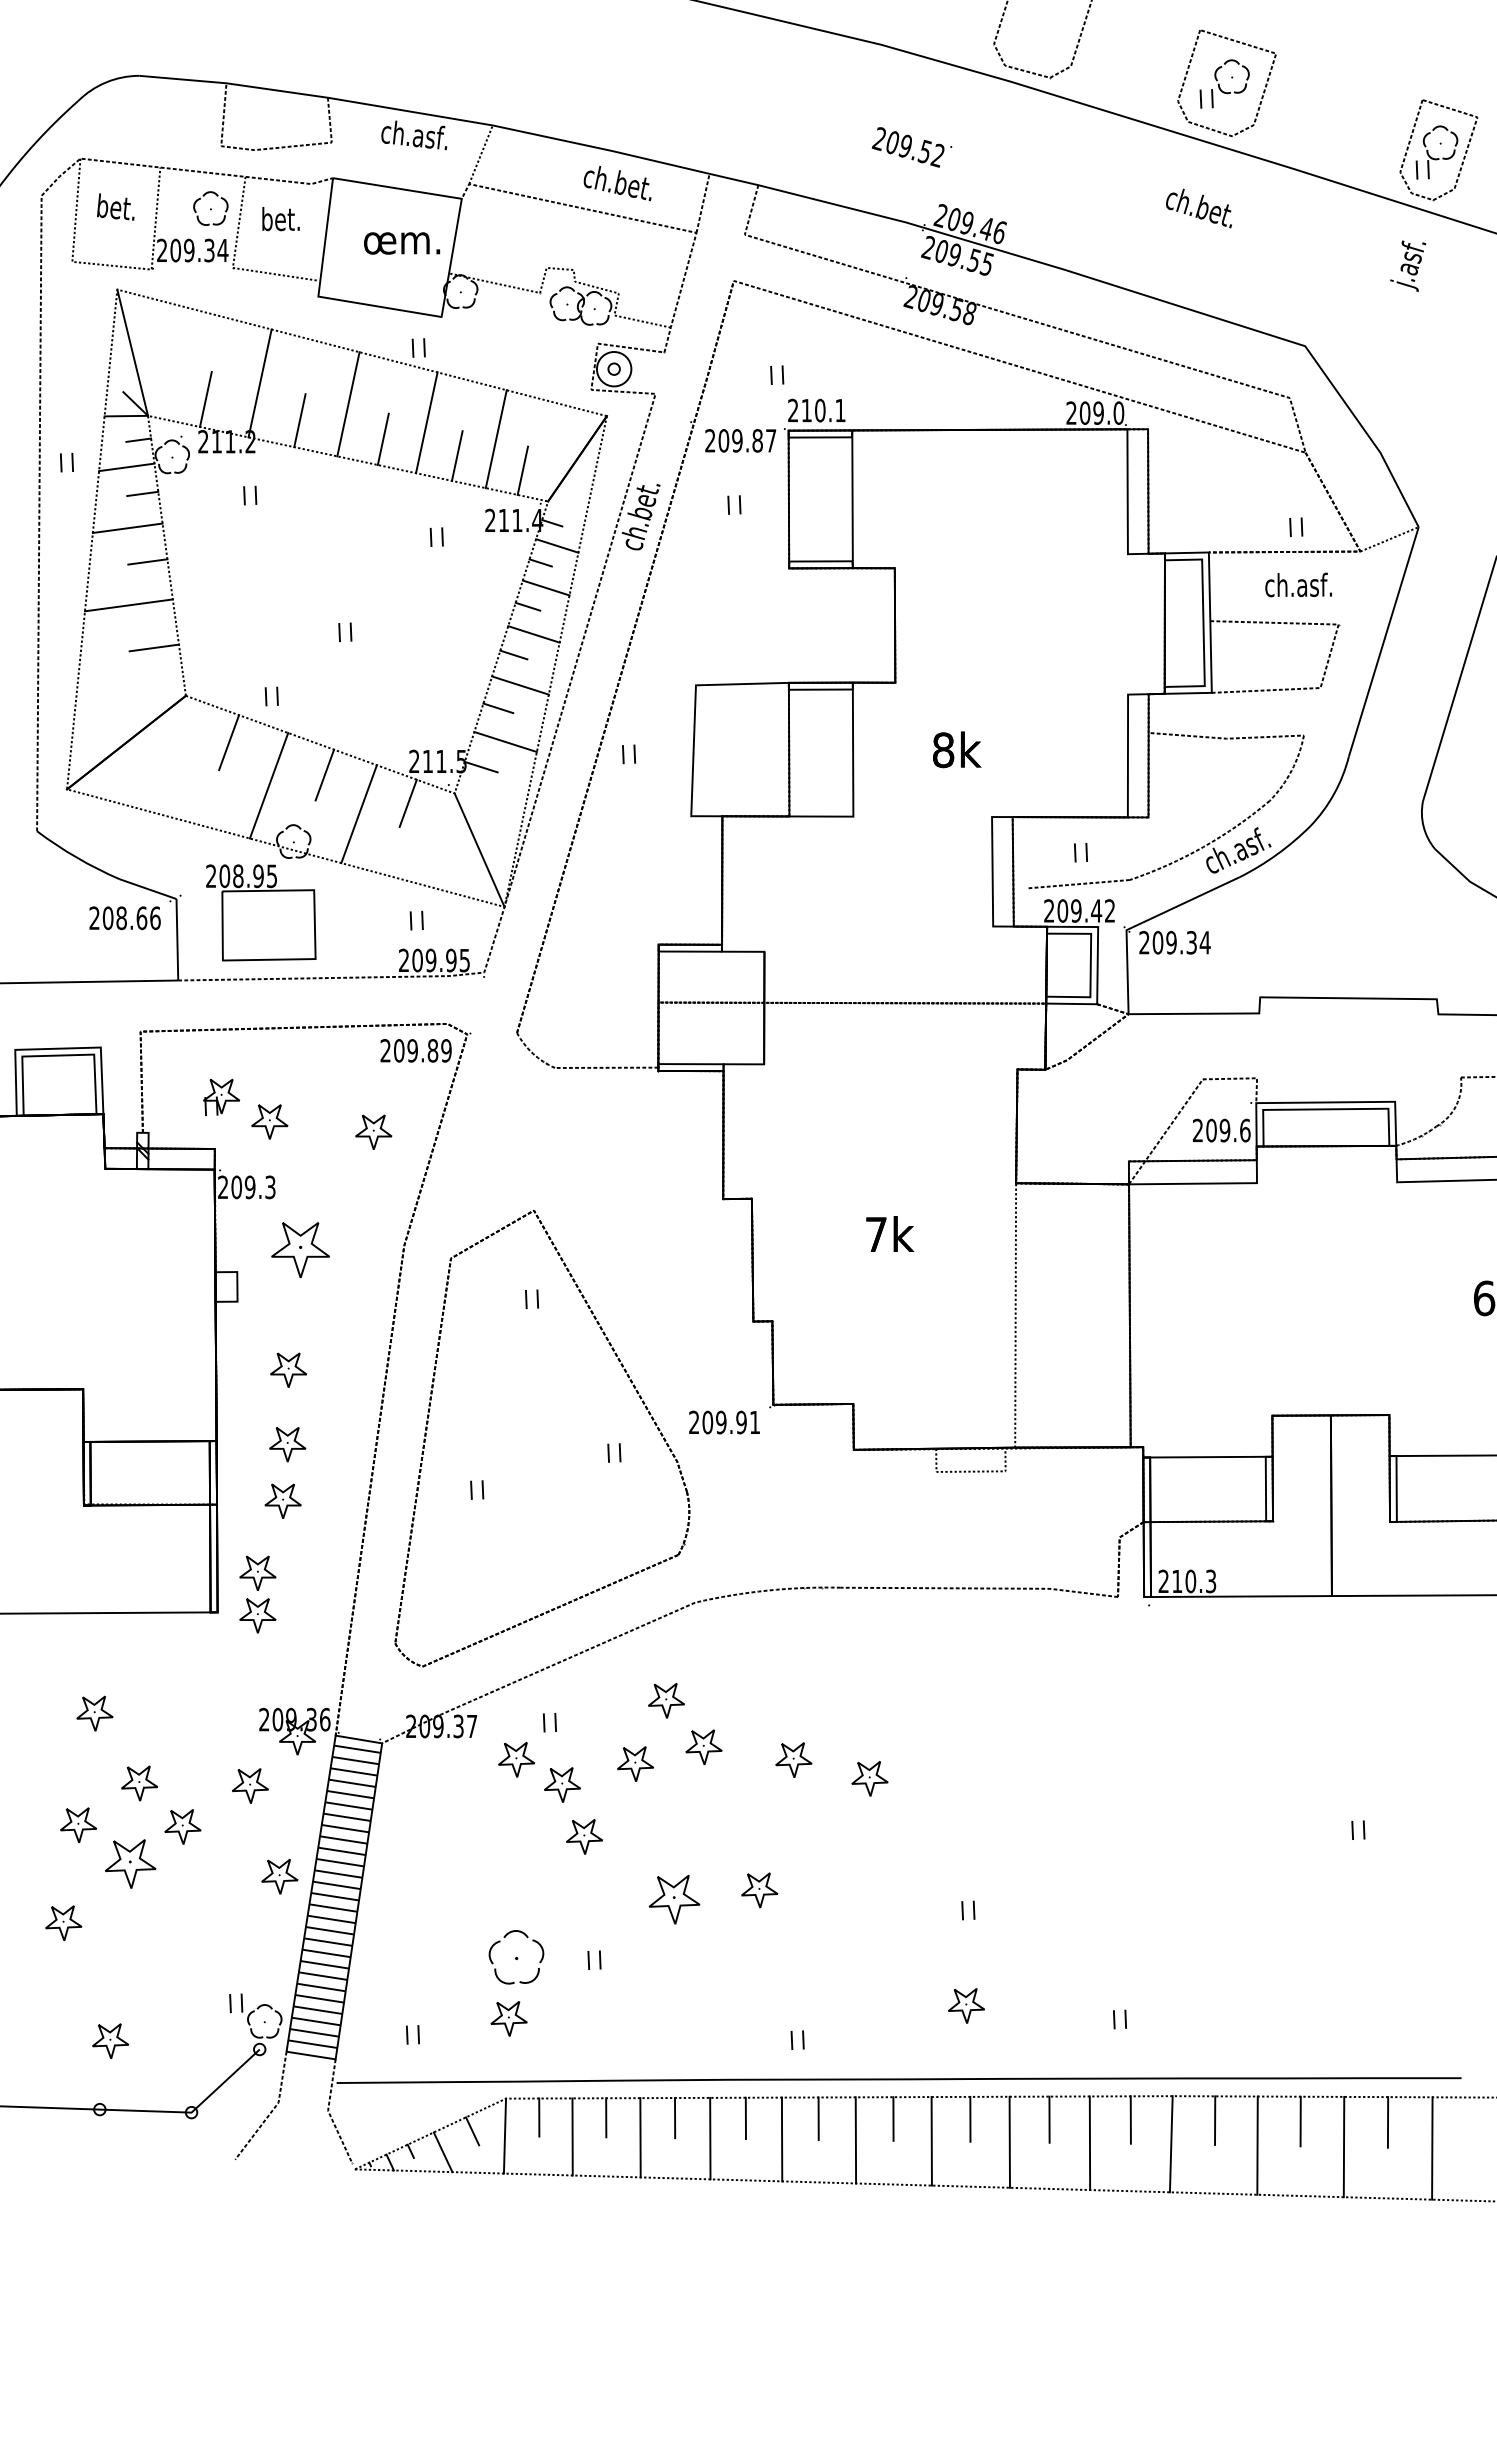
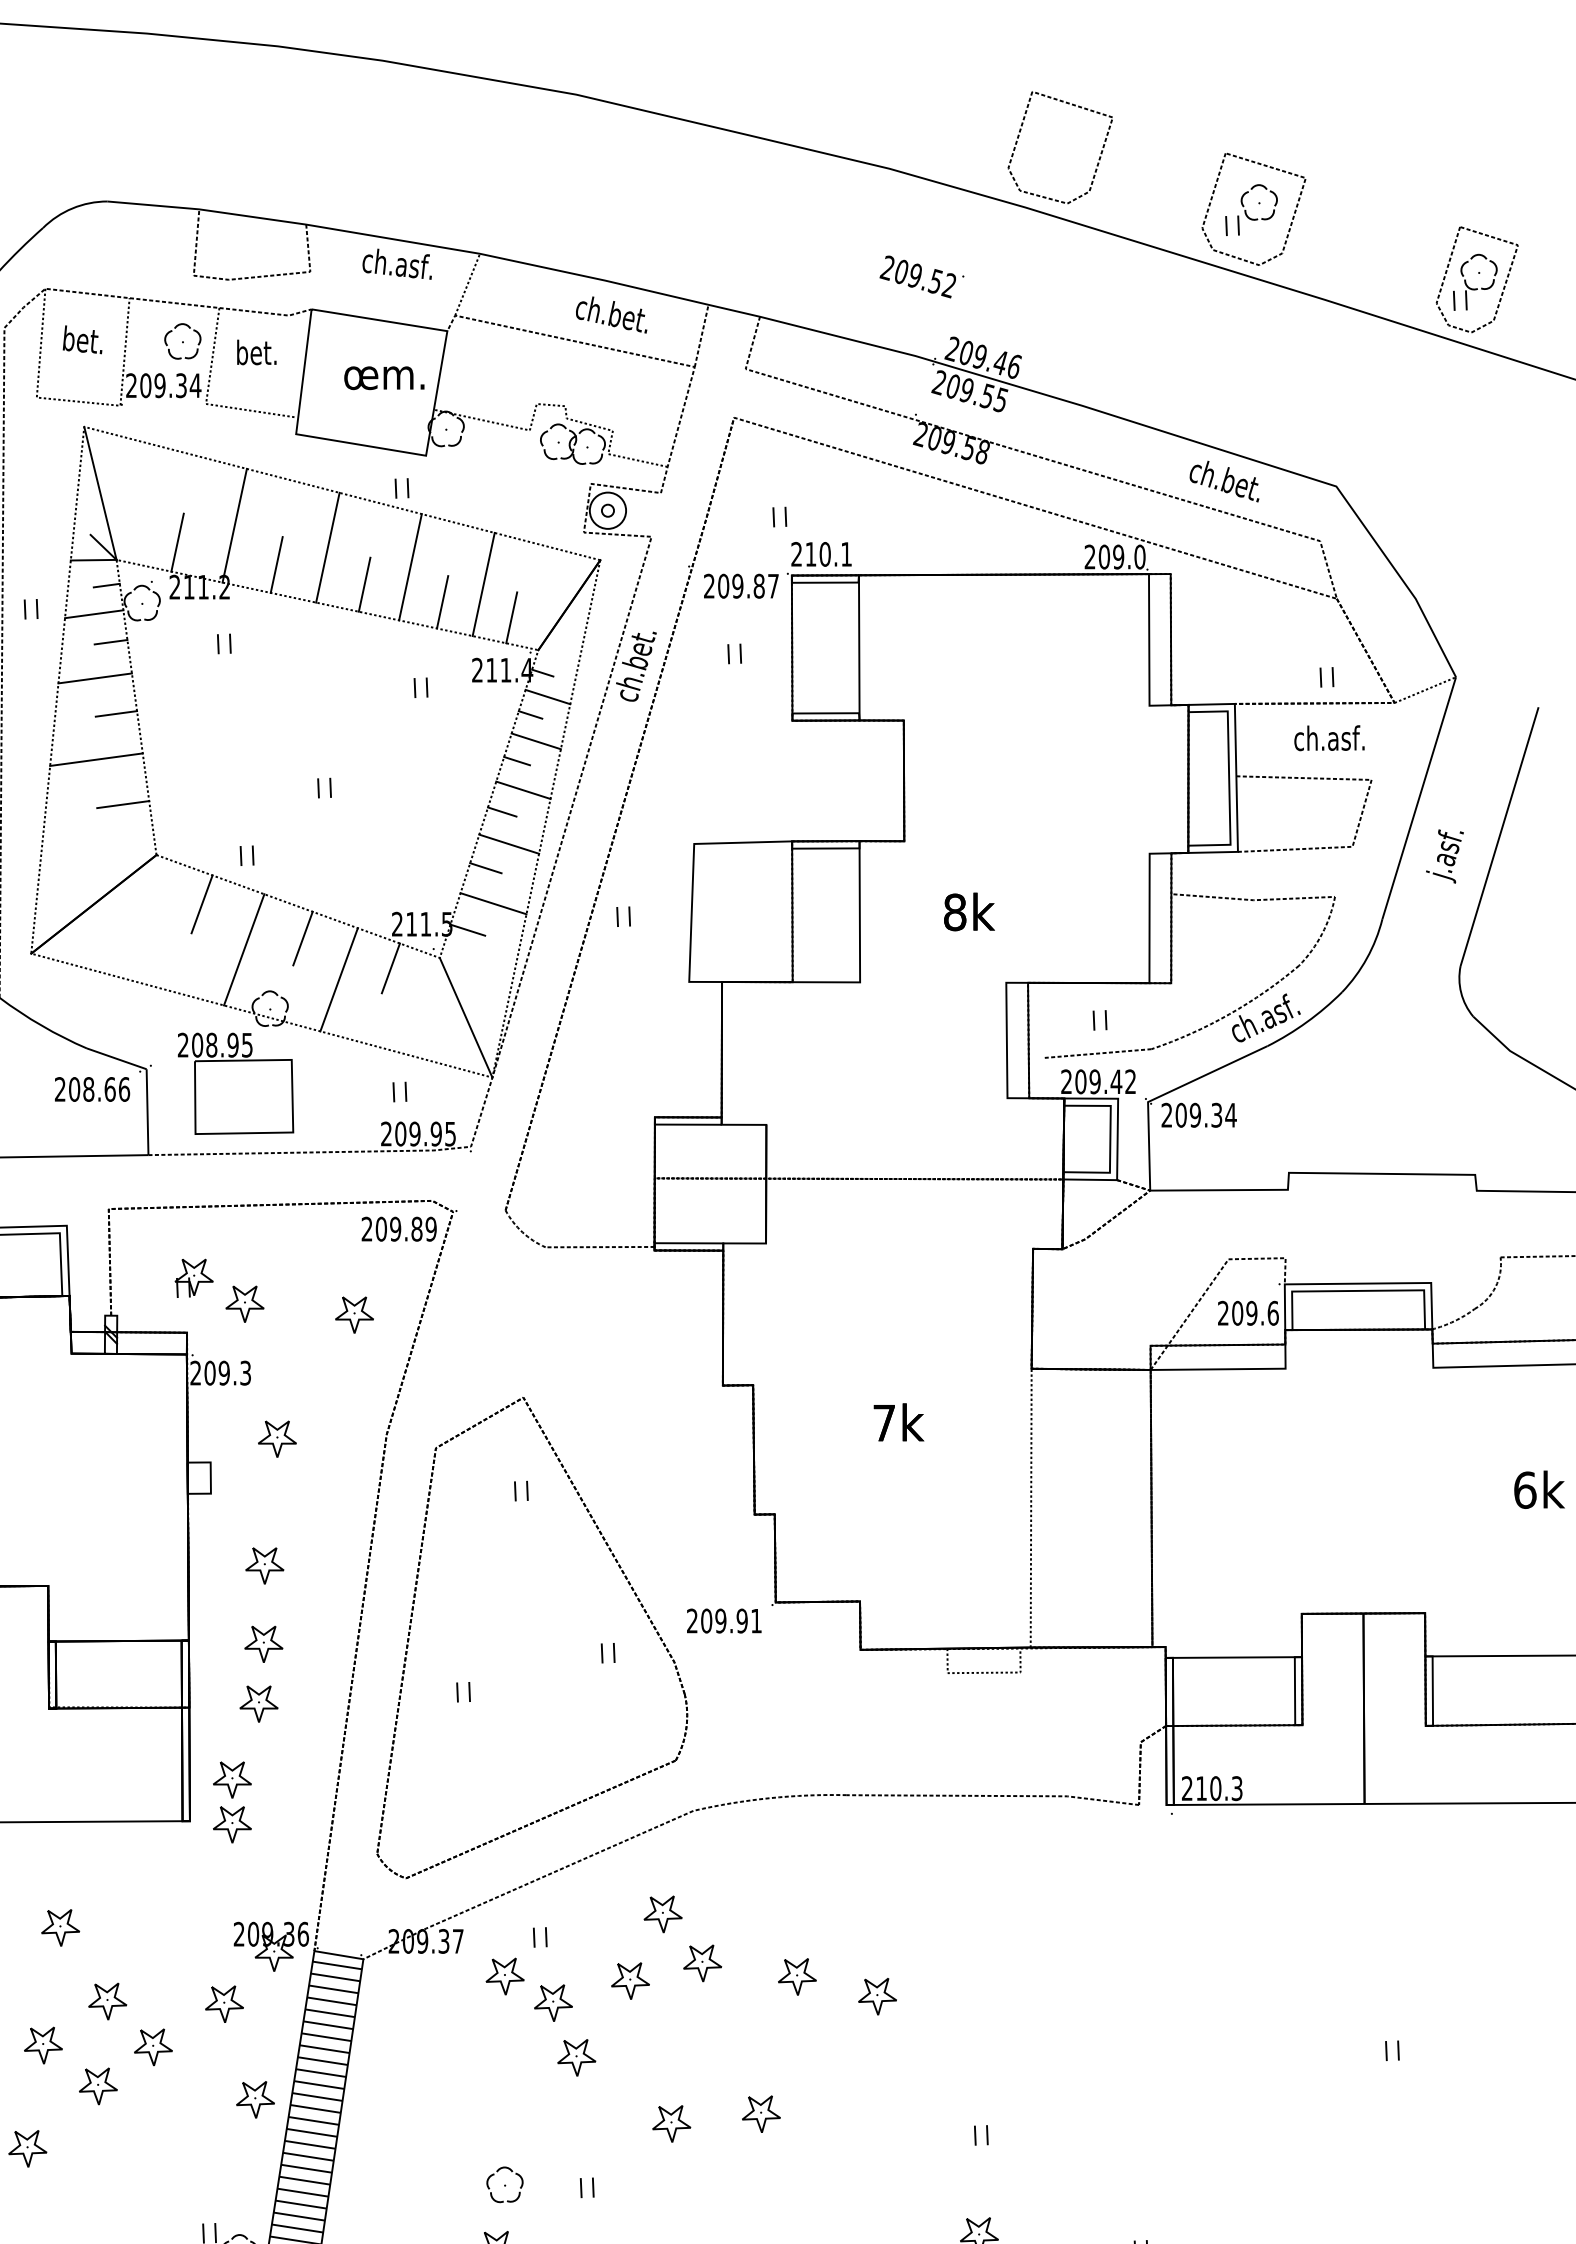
text: (1198, 208) -> (1223, 481), moved
text: (1408, 265) -> (1445, 855), moved
part: (300, 1249) -> (277, 1438), size x0.62
part: (130, 1863) -> (98, 2085), size x0.71
part: (674, 1899) -> (671, 2123), size x0.71
part: (516, 1957) -> (505, 2184), size x0.62

